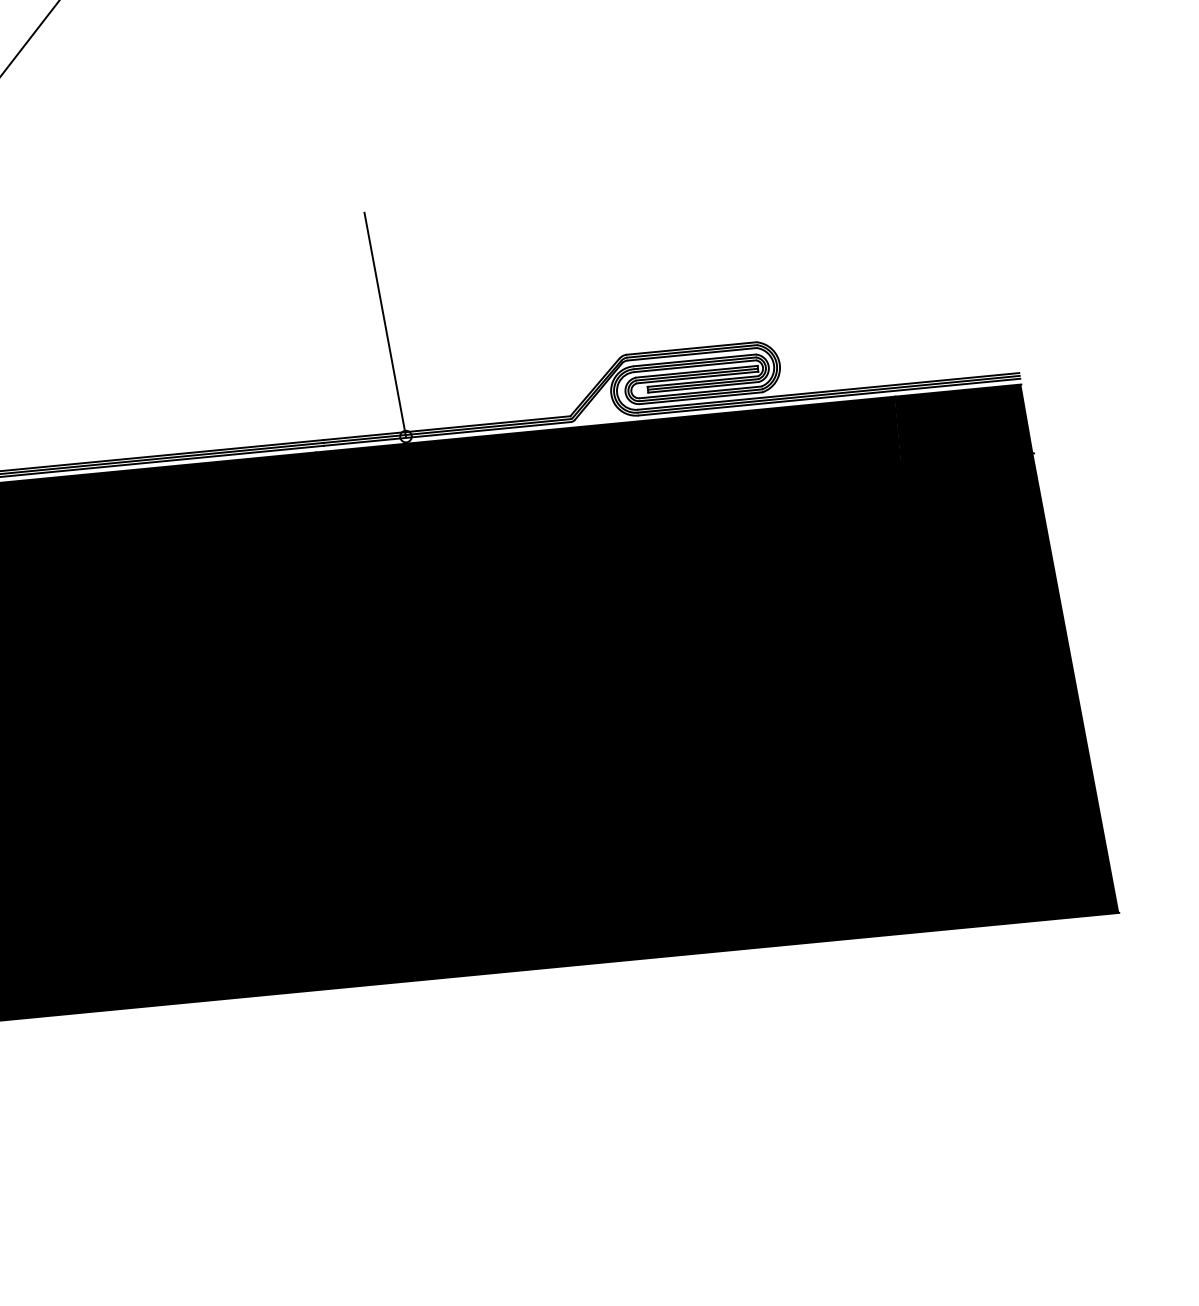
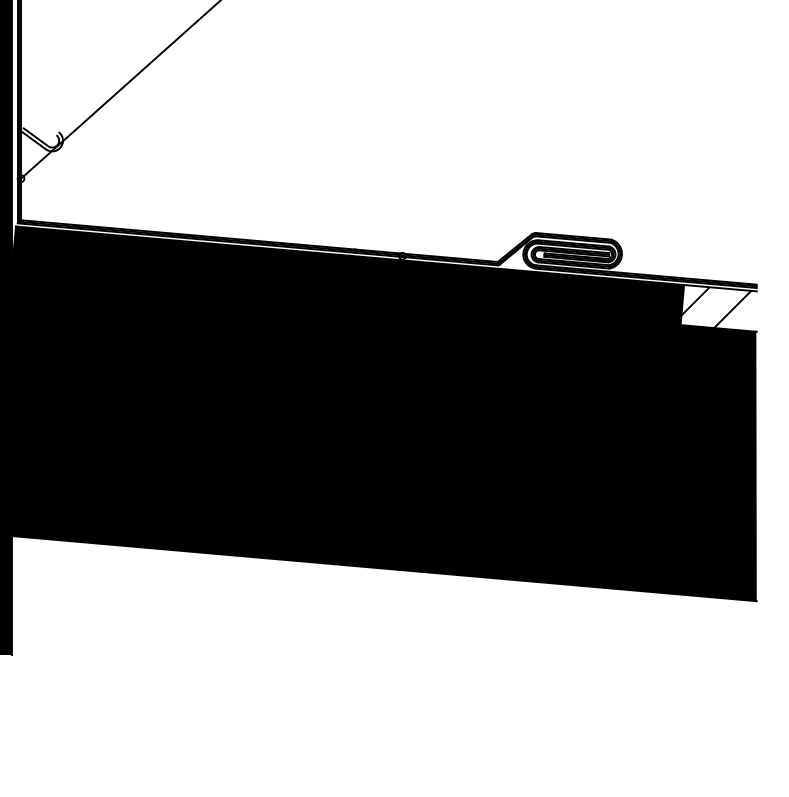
line: (385, 324) -> (402, 190), removed
fill: (961, 425) -> (718, 308), removed

